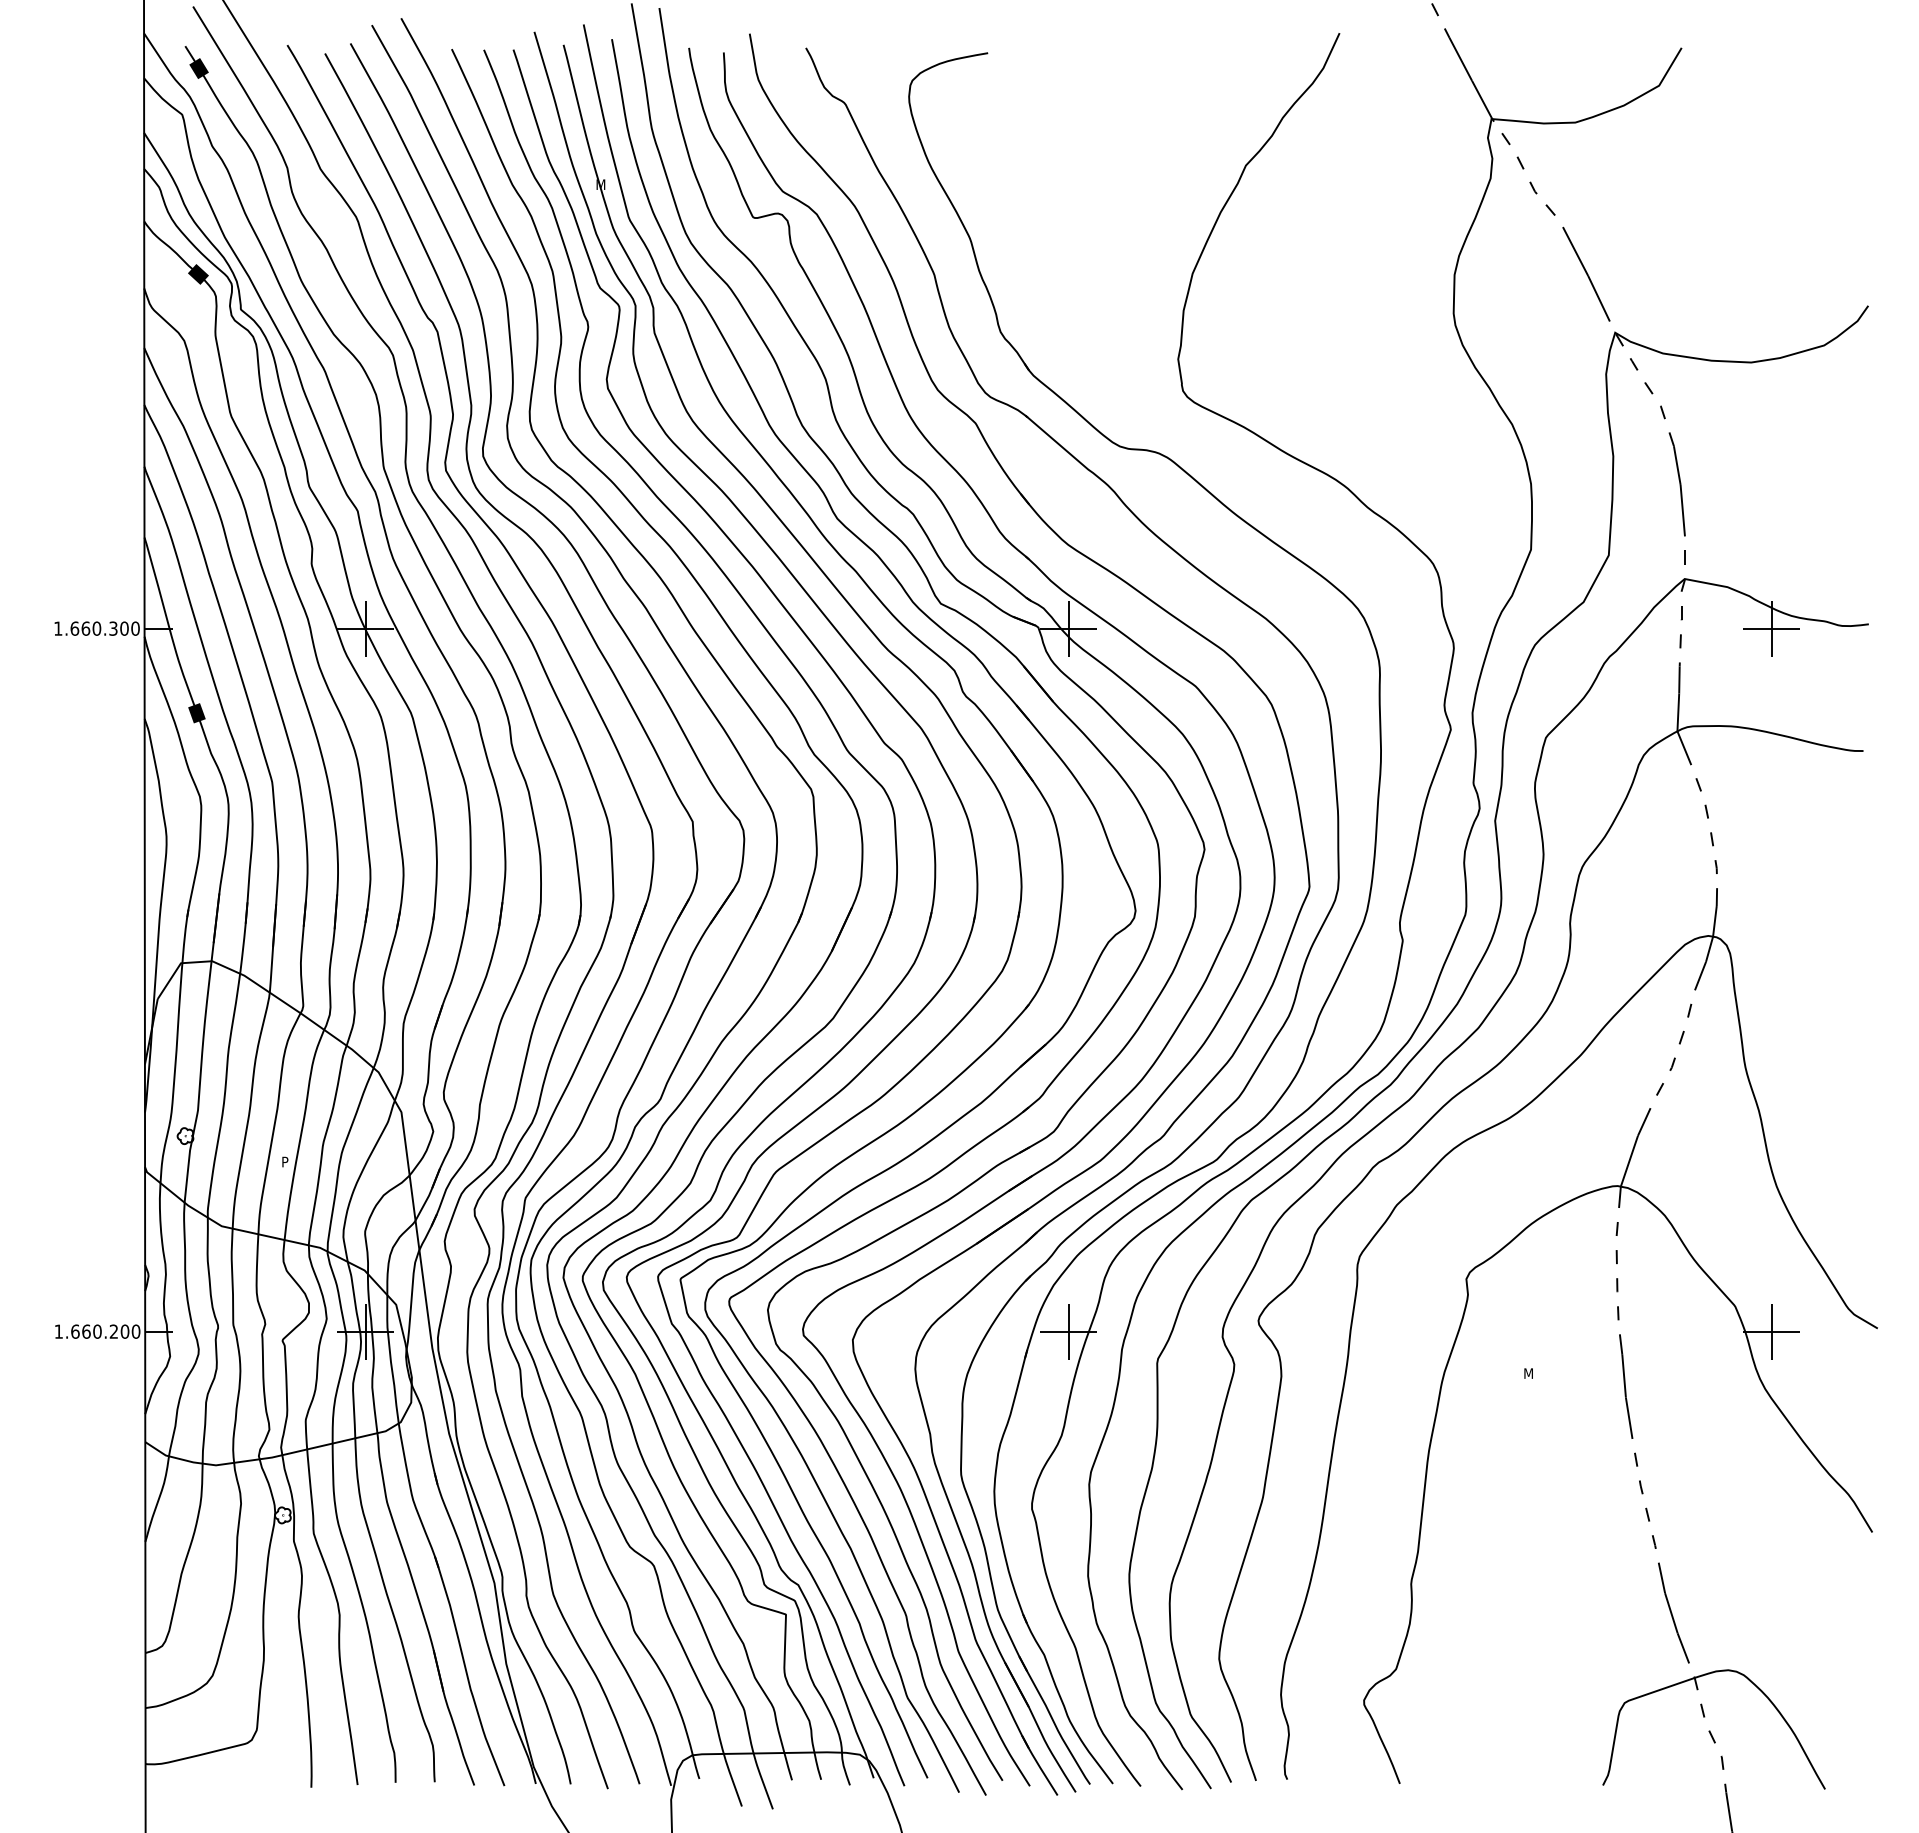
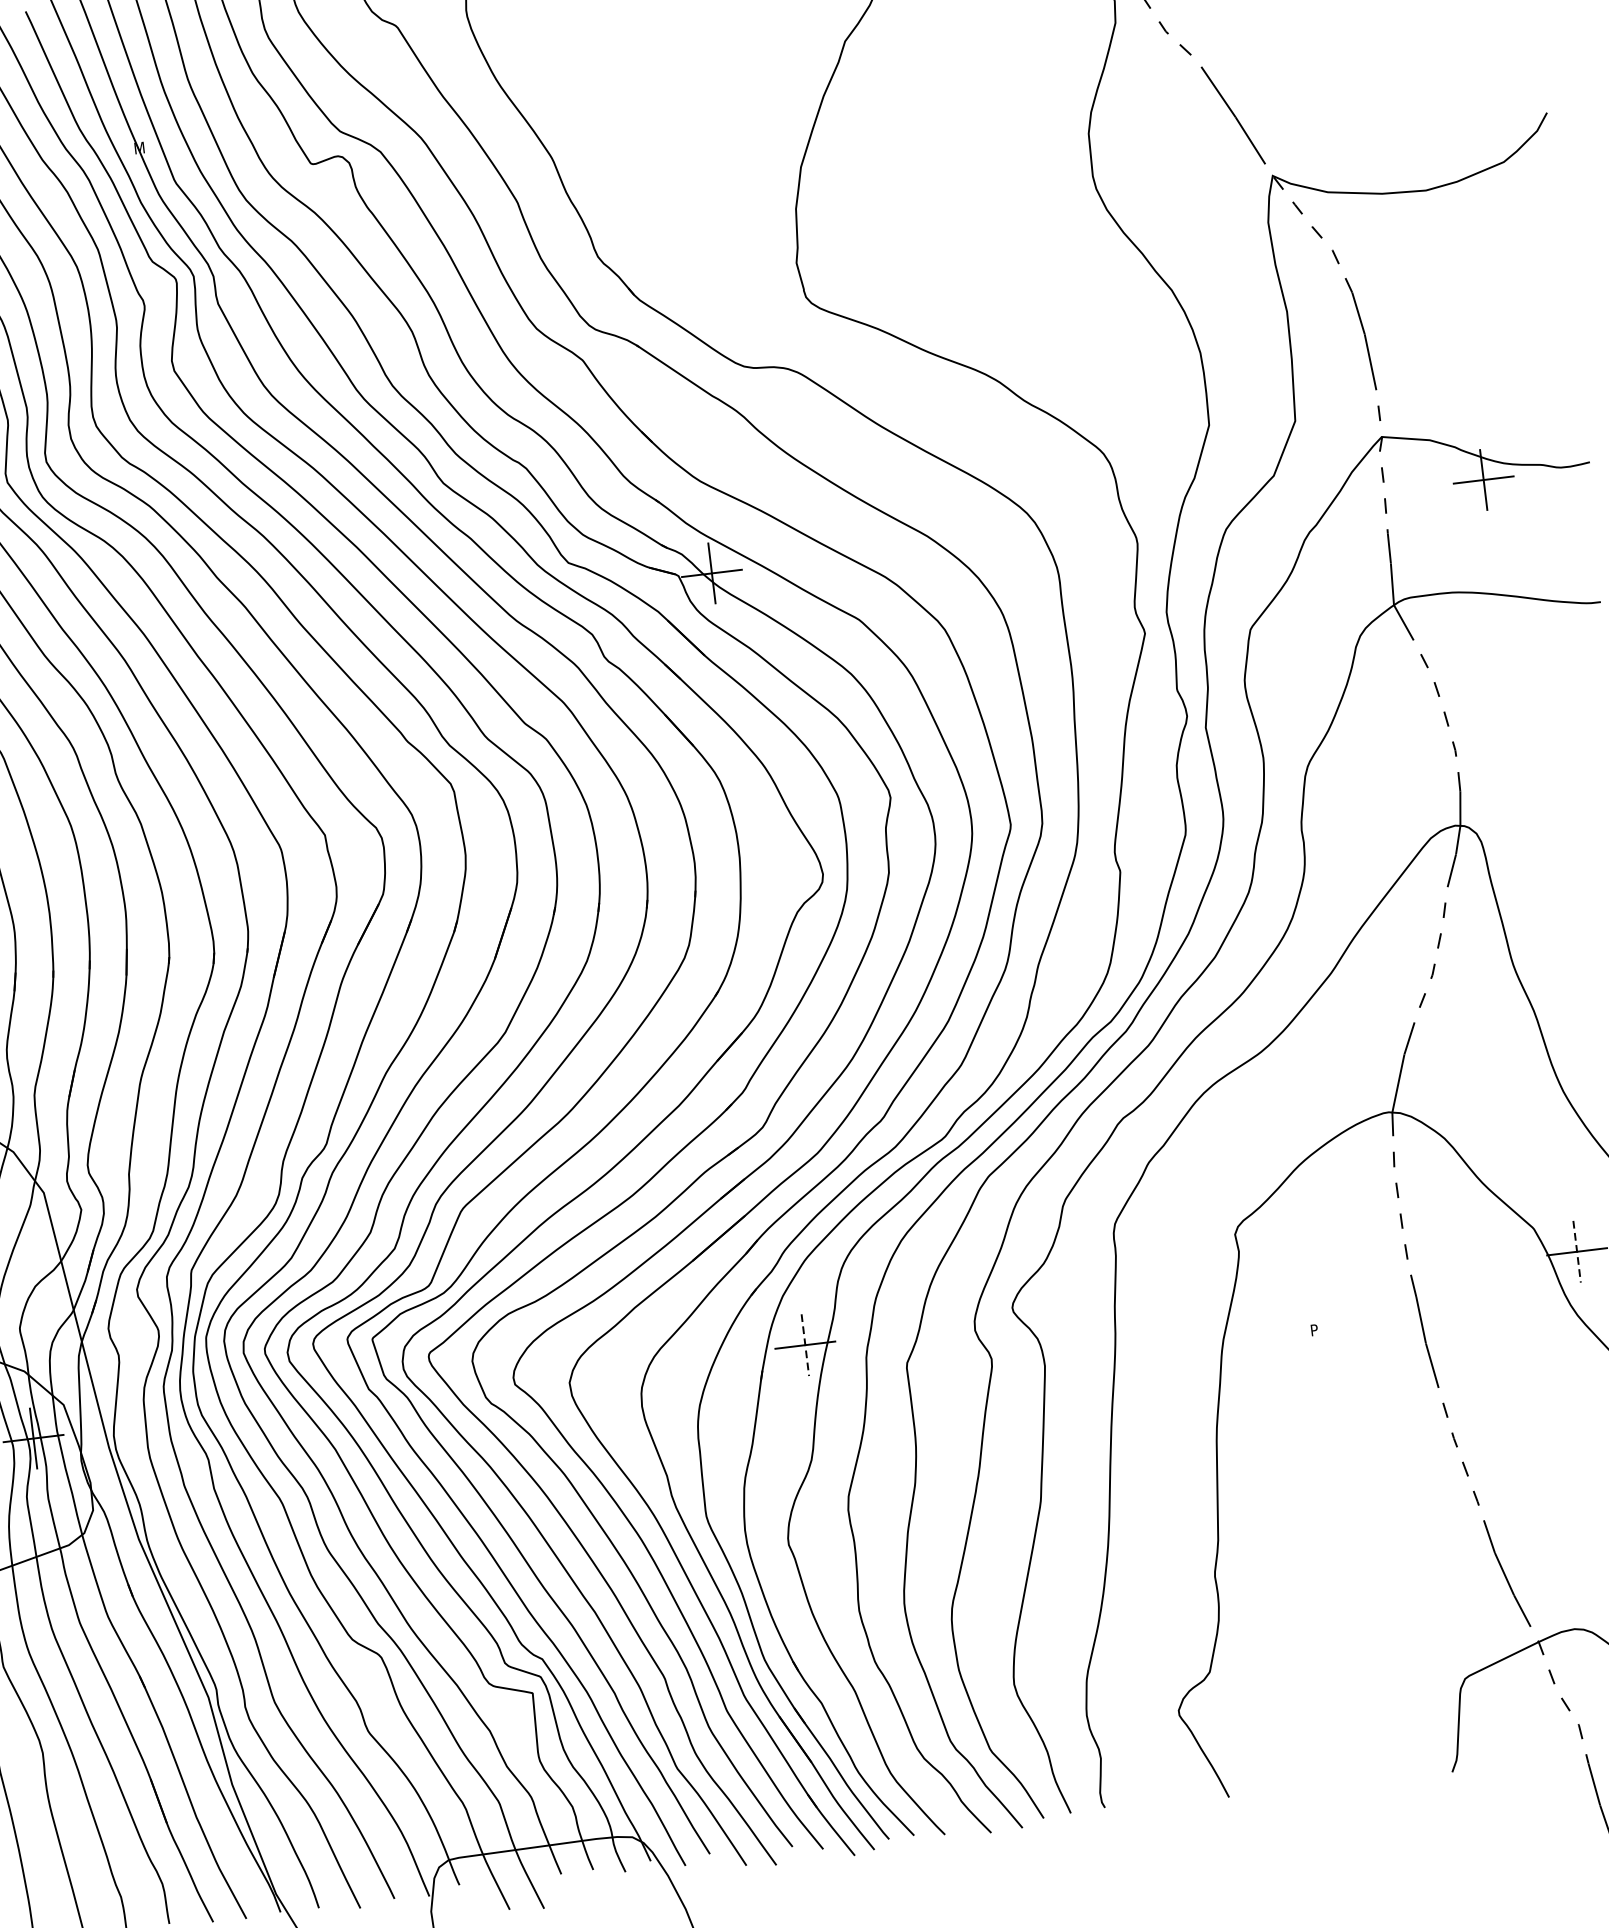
line: (1068, 1332) -> (805, 1346), solid -> dashed
line: (1771, 1332) -> (1577, 1252), solid -> dashed
text: (1528, 1373) -> (1315, 1329), M -> P

